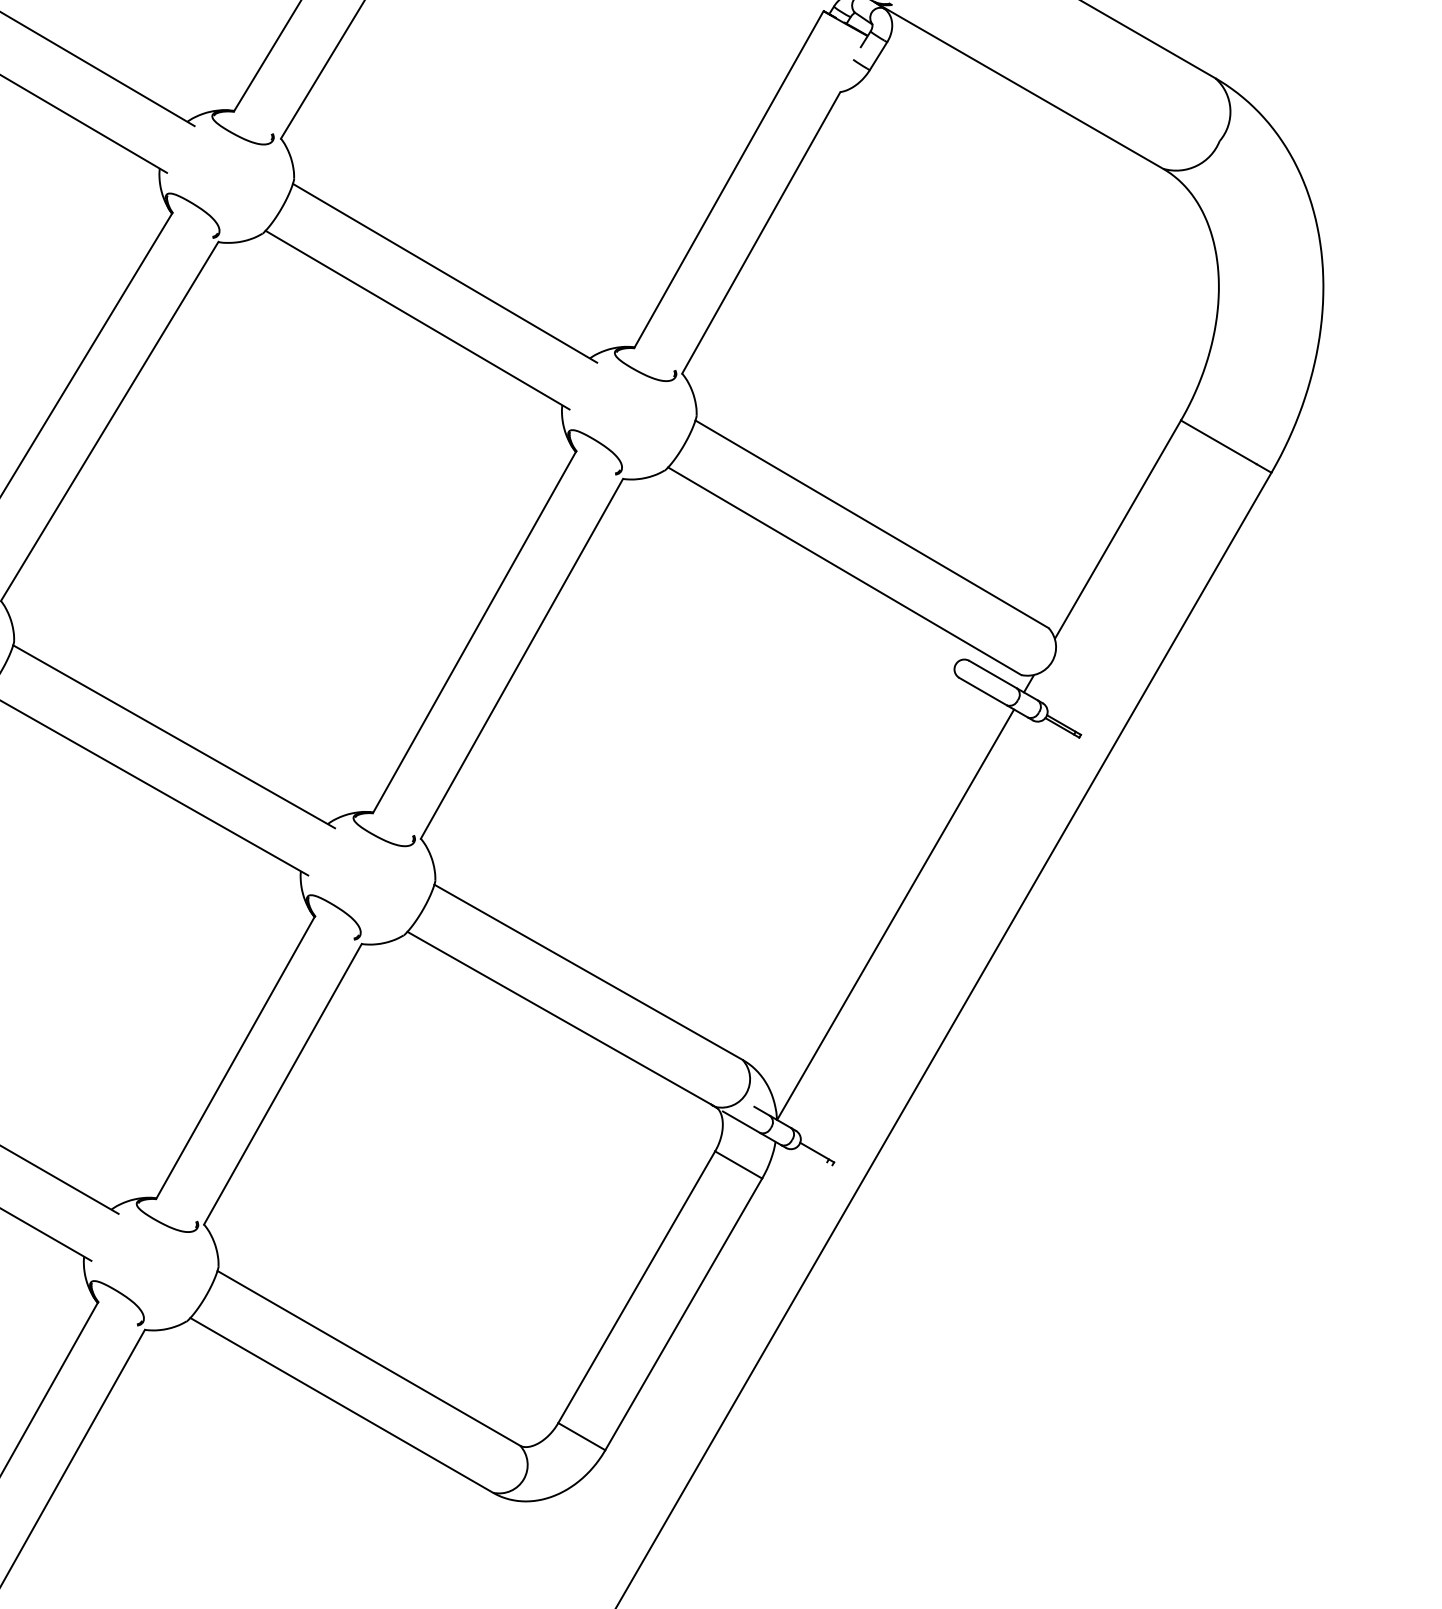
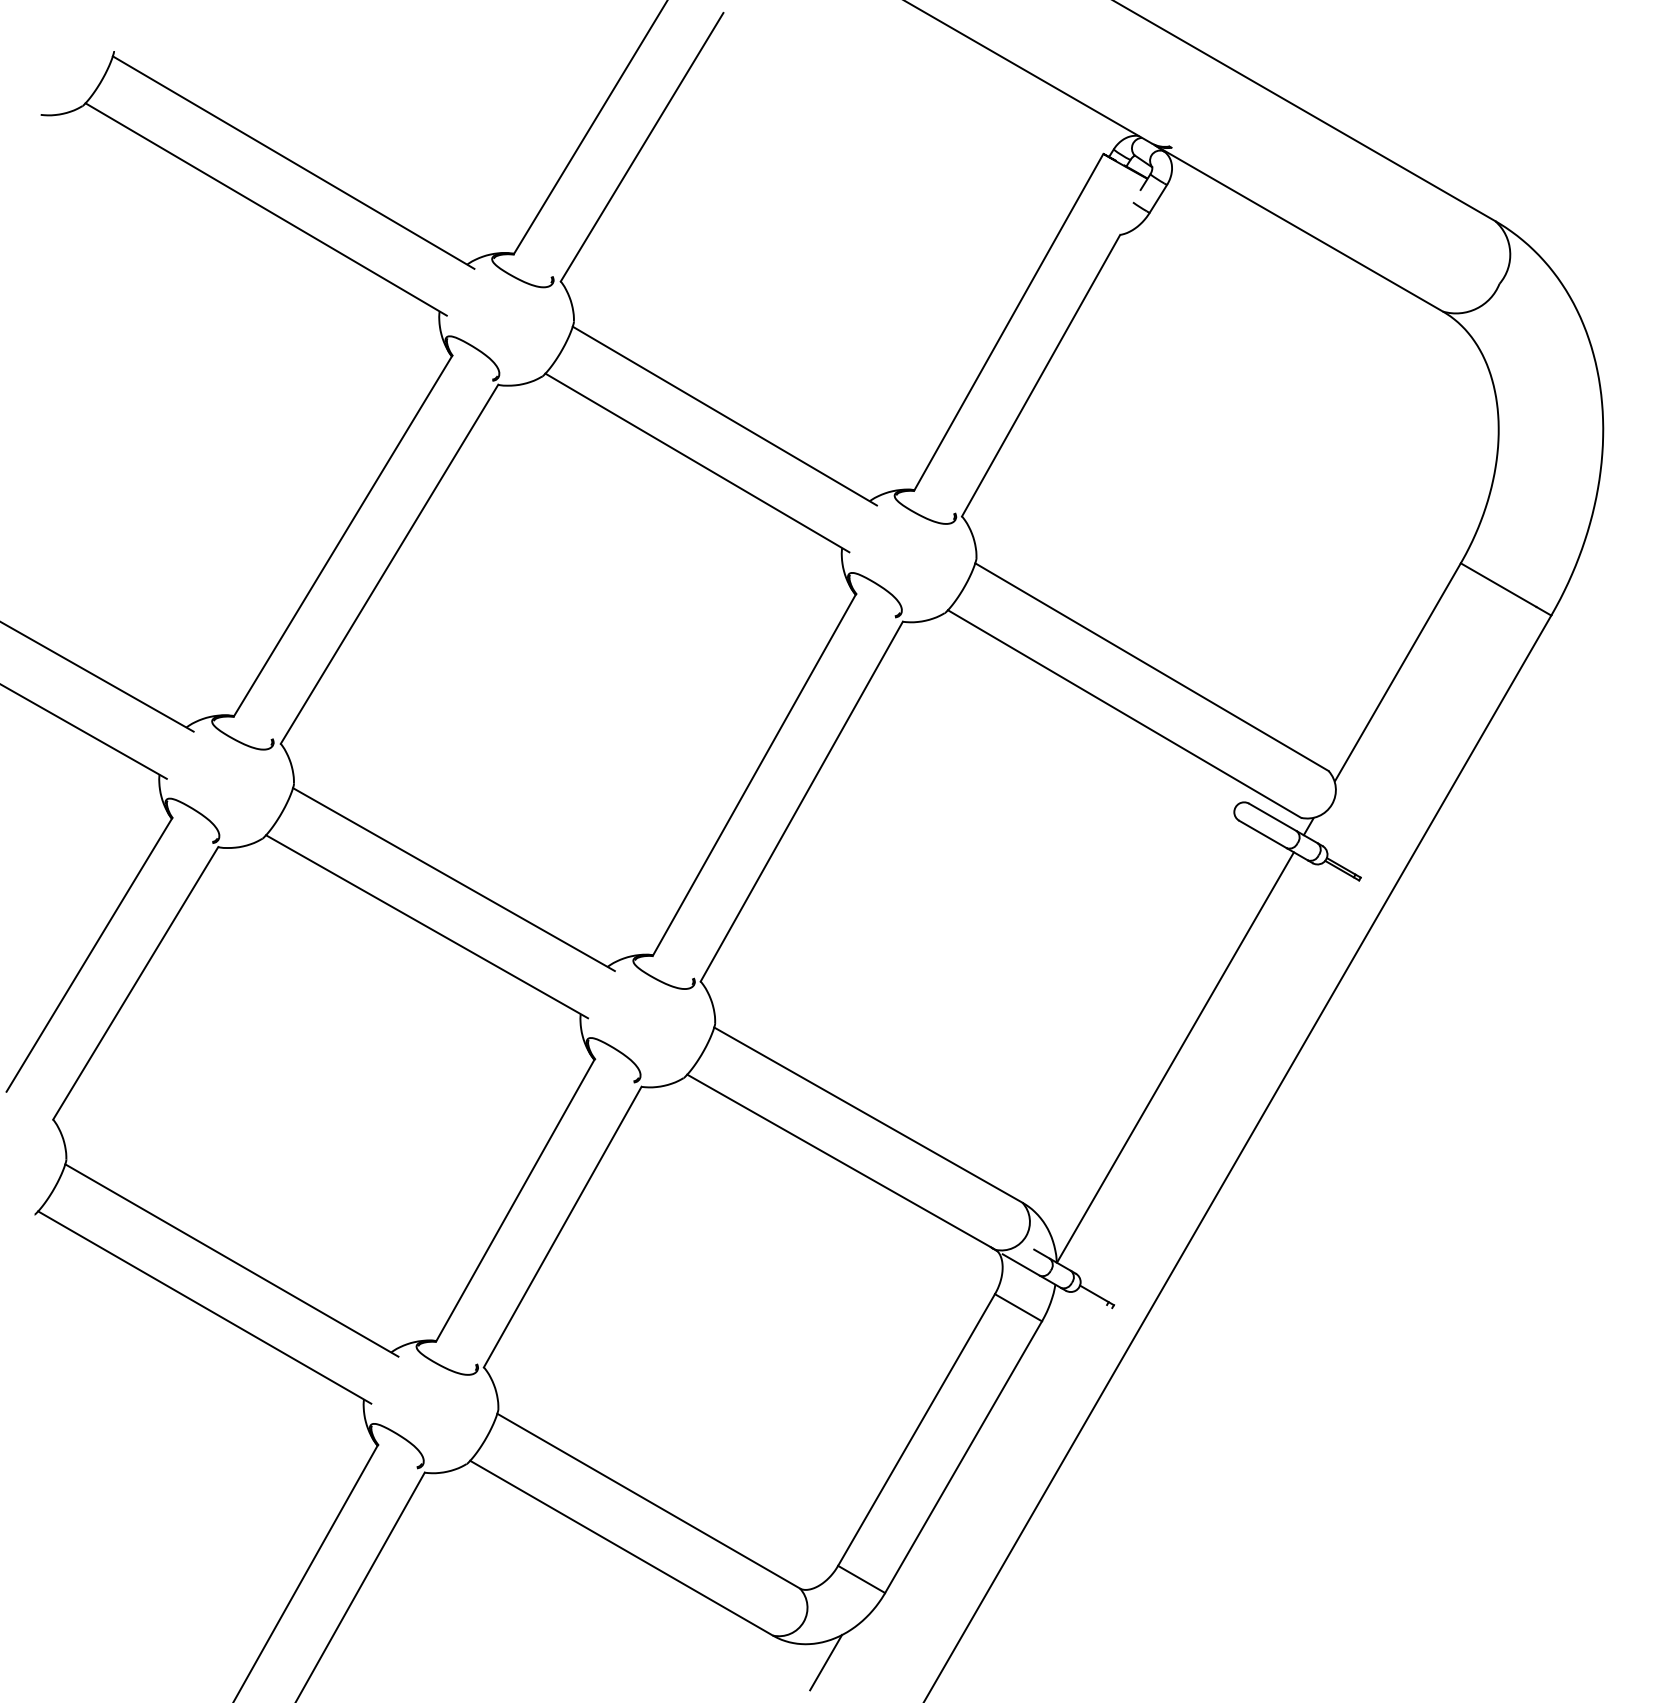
line: (546, 1519) -> (826, 1662), added

